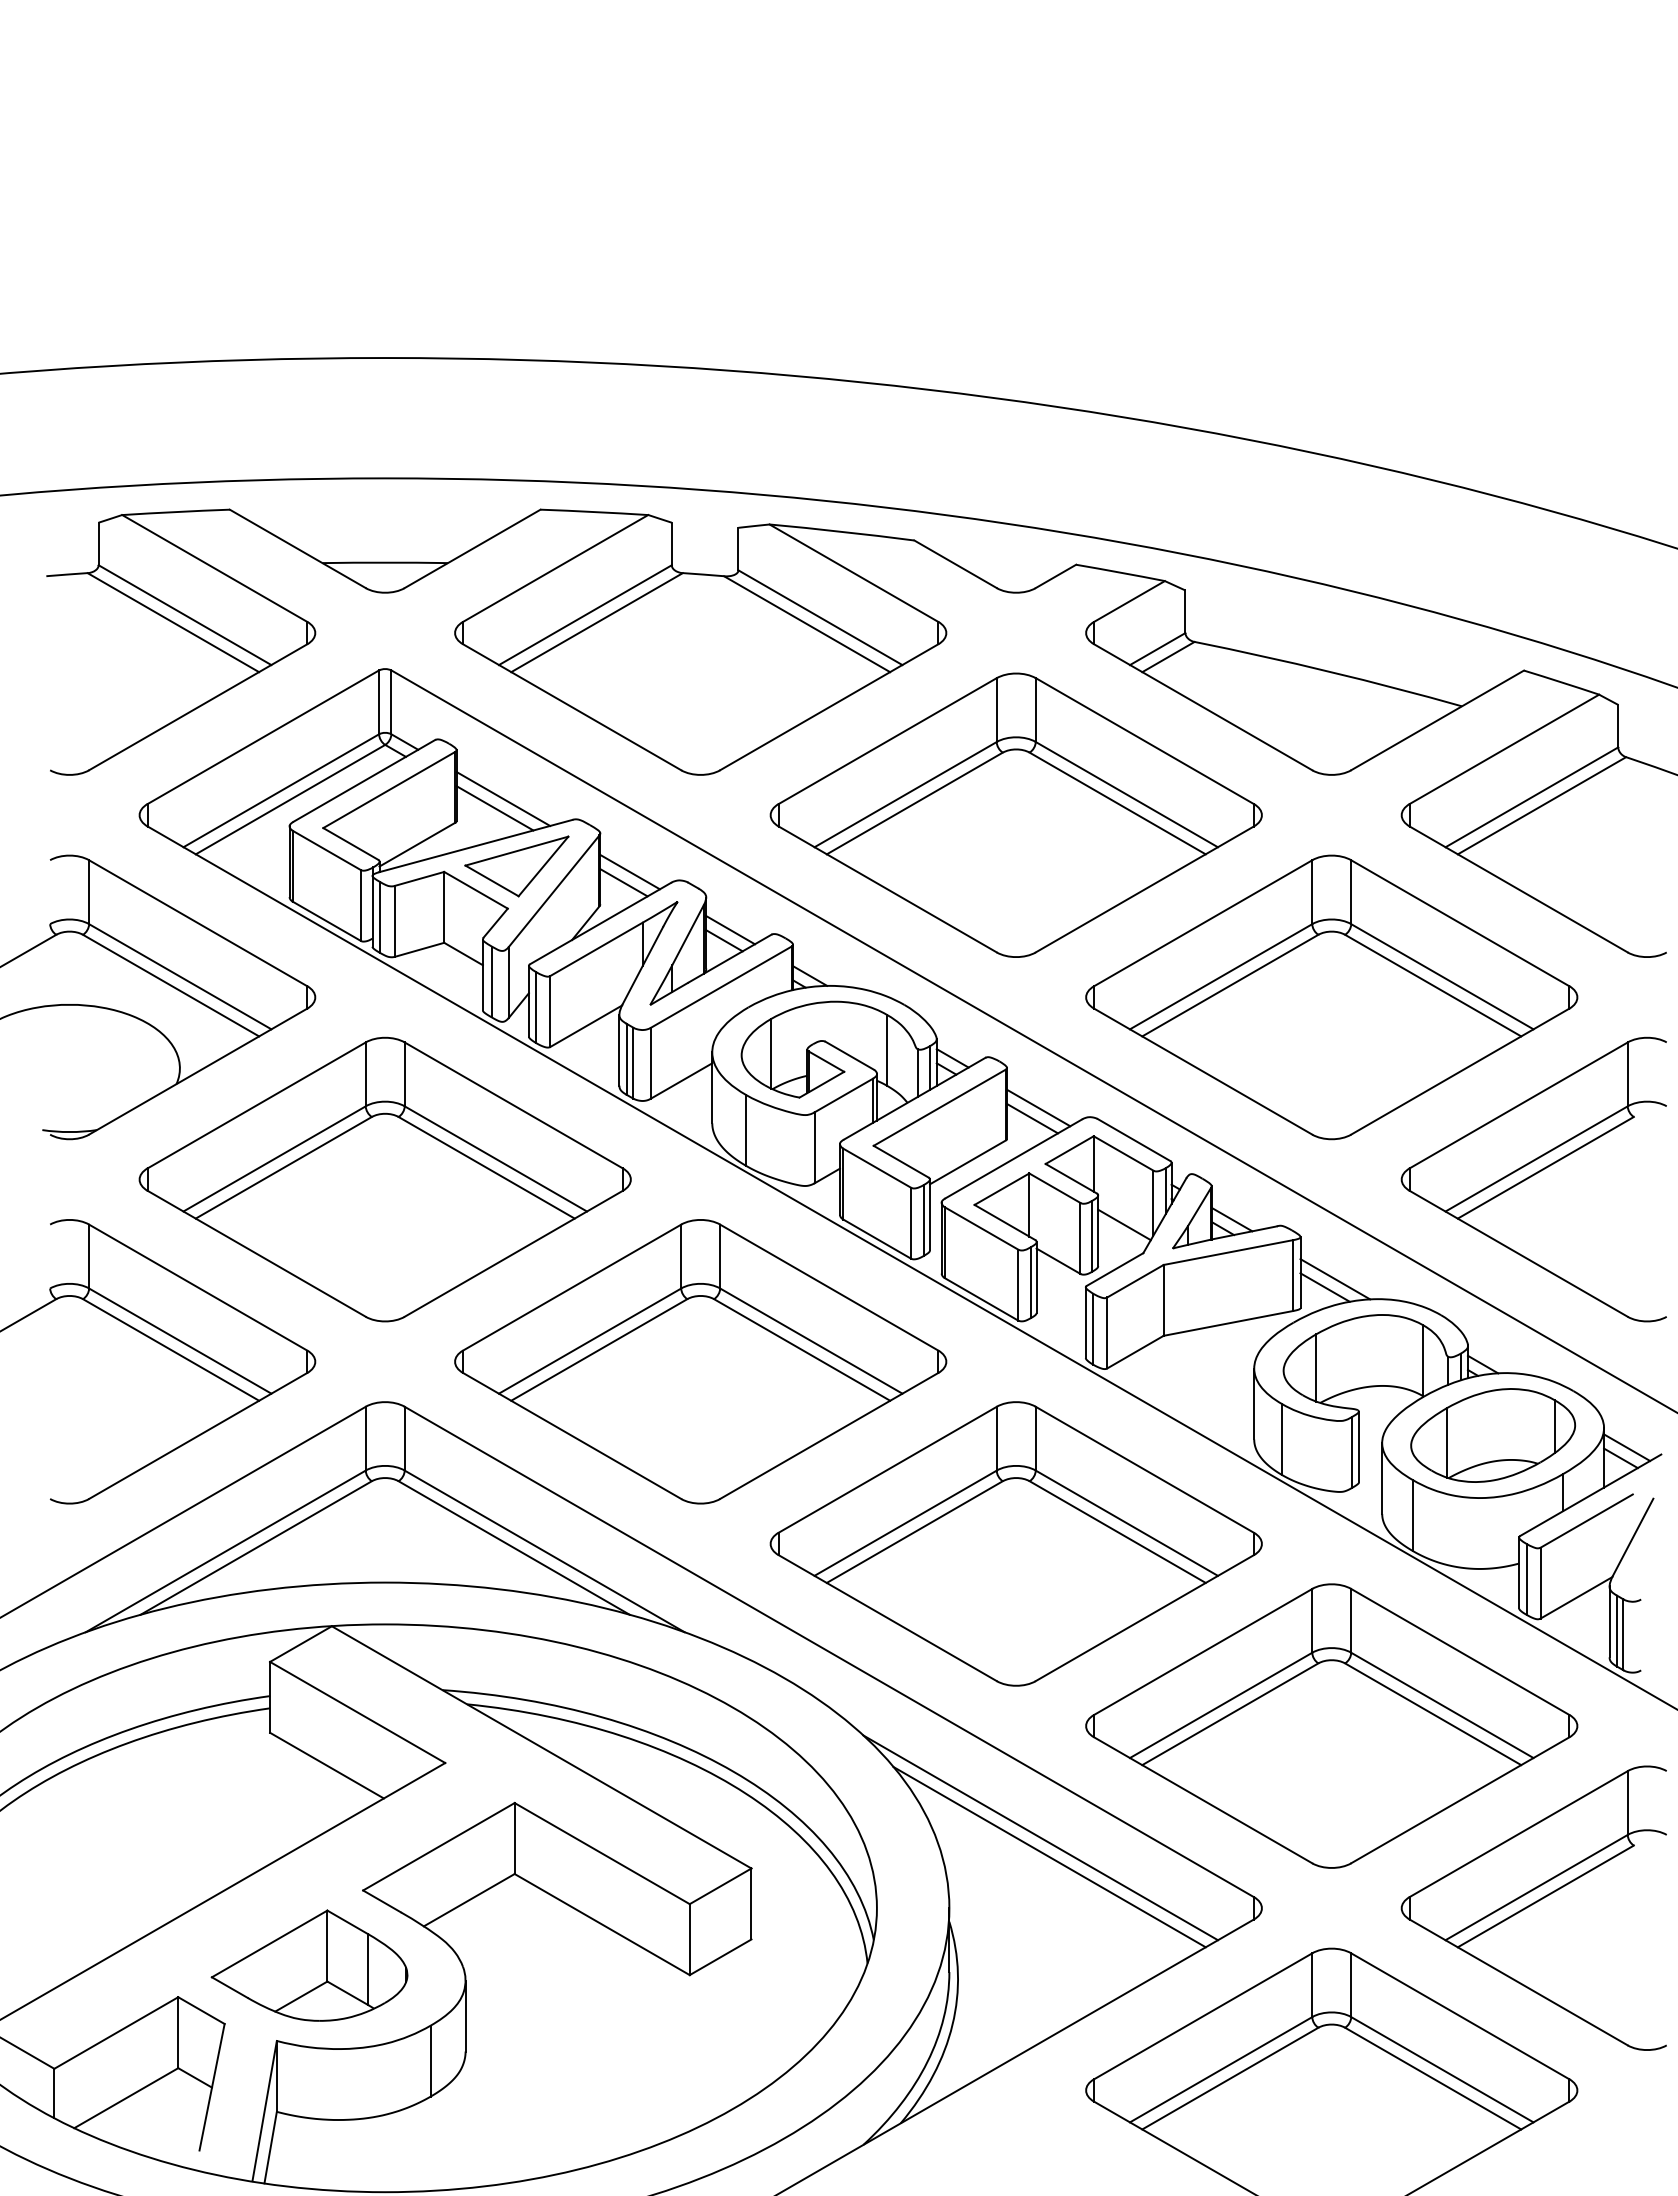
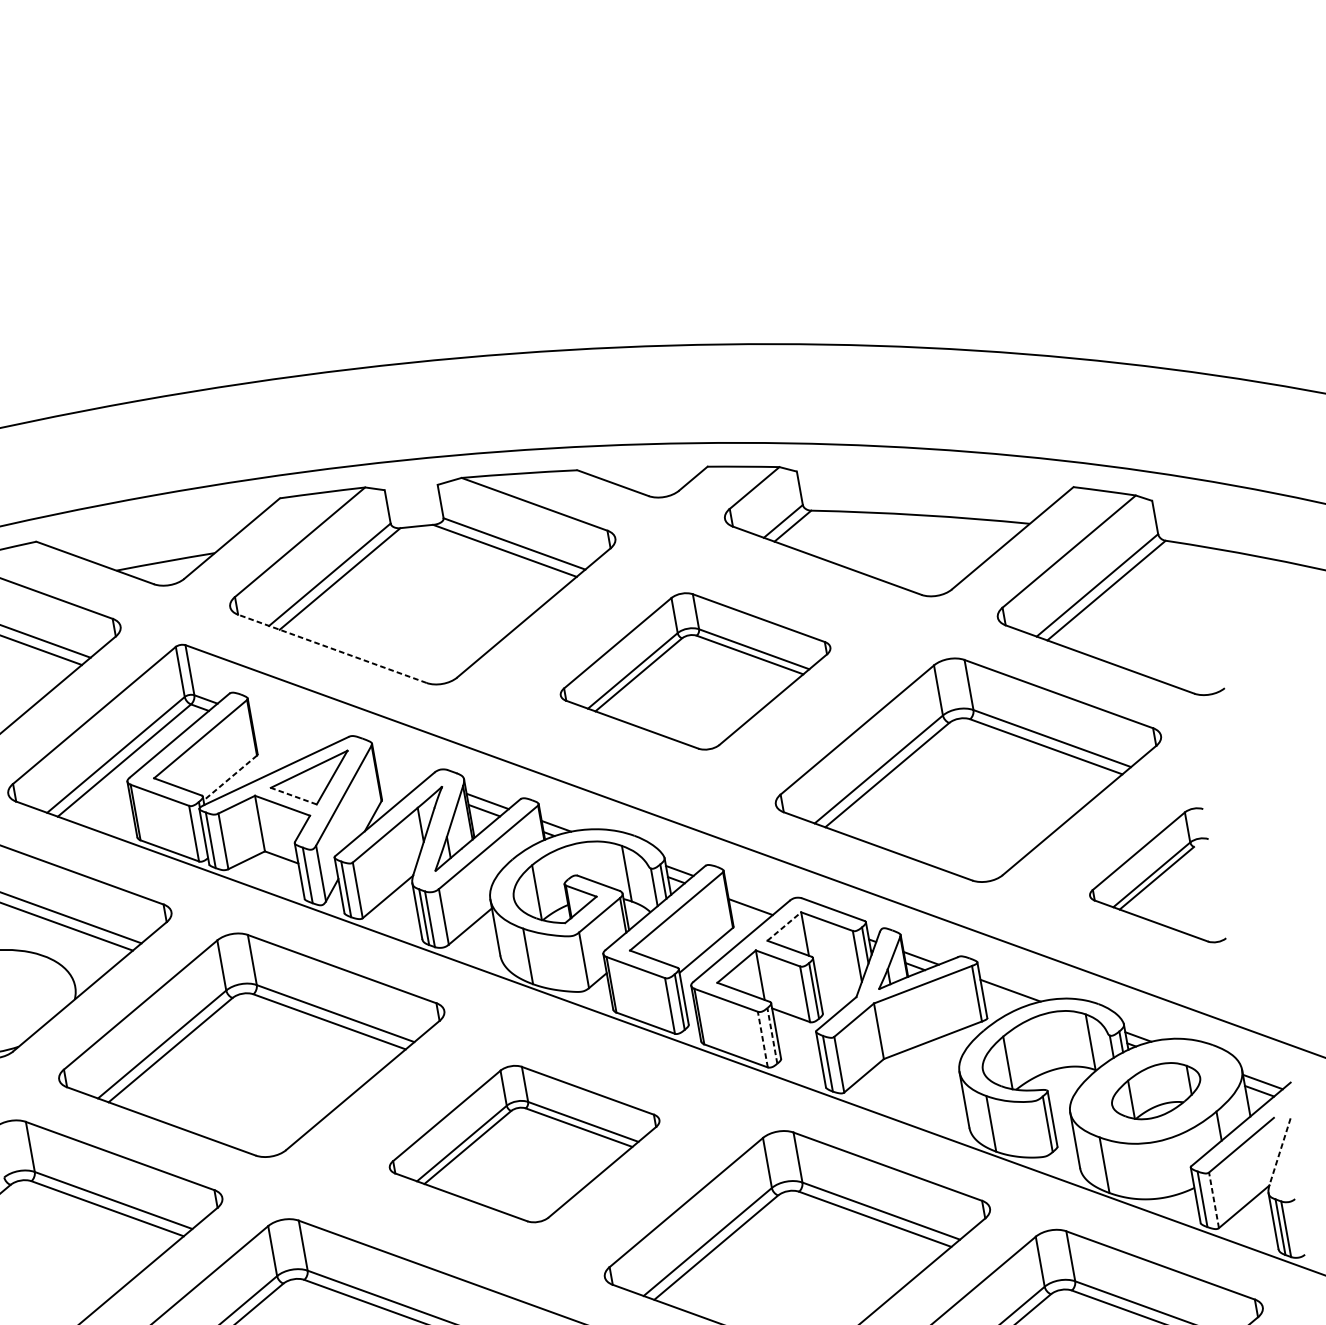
line: (572, 707) -> (332, 648), solid -> dashed
line: (503, 799) -> (291, 730), removed
line: (494, 808) -> (285, 739), removed
part: (1015, 814) -> (694, 670), size x0.7
line: (417, 844) -> (230, 778), solid -> dashed
line: (629, 871) -> (400, 769), removed
line: (492, 880) -> (294, 795), solid -> dashed
line: (623, 882) -> (397, 779), removed
line: (1038, 1107) -> (753, 897), removed
line: (1069, 1150) -> (784, 926), solid -> dashed
part: (1533, 1179) -> (1152, 884), size x0.6
line: (1124, 1224) -> (837, 977), removed
line: (1030, 1282) -> (772, 1035), solid -> dashed
line: (1018, 1284) -> (762, 1039), solid -> dashed
line: (1324, 1287) -> (1003, 998), removed
part: (700, 1361) -> (524, 1143), size x0.7
part: (1492, 1435) -> (1155, 1091), size x0.7
line: (1633, 1537) -> (1280, 1151), solid -> dashed
line: (1540, 1582) -> (1213, 1199), solid -> dashed

